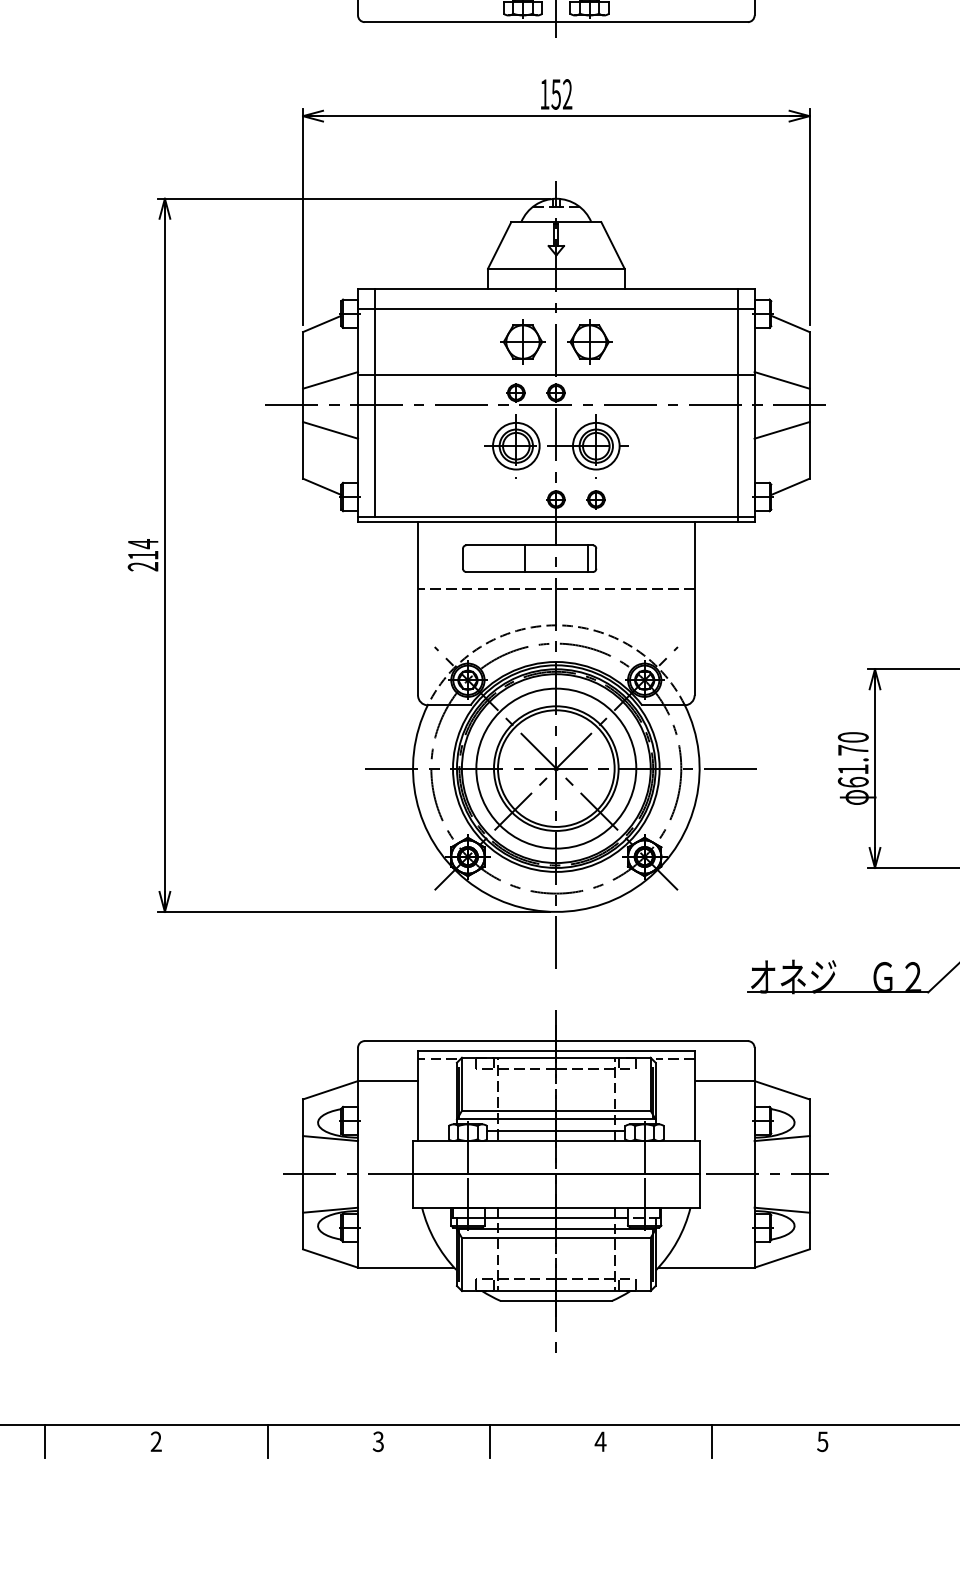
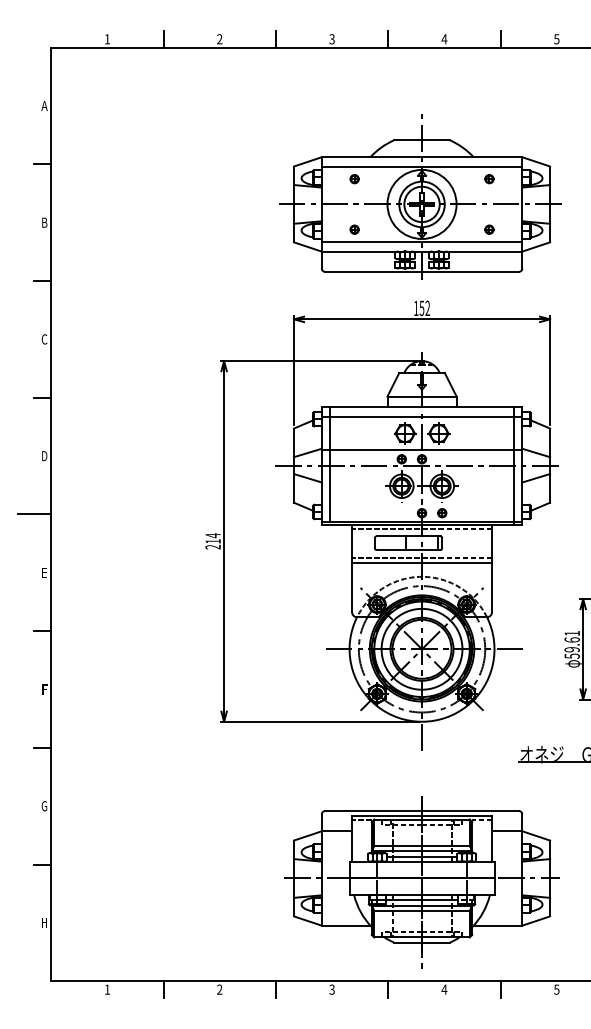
line: (555, 529) -> (421, 528), added
line: (555, 596) -> (421, 562), added
text: (851, 759) -> (571, 644), 61.70 -> 59.61
part: (555, 1182) -> (421, 882), moved

